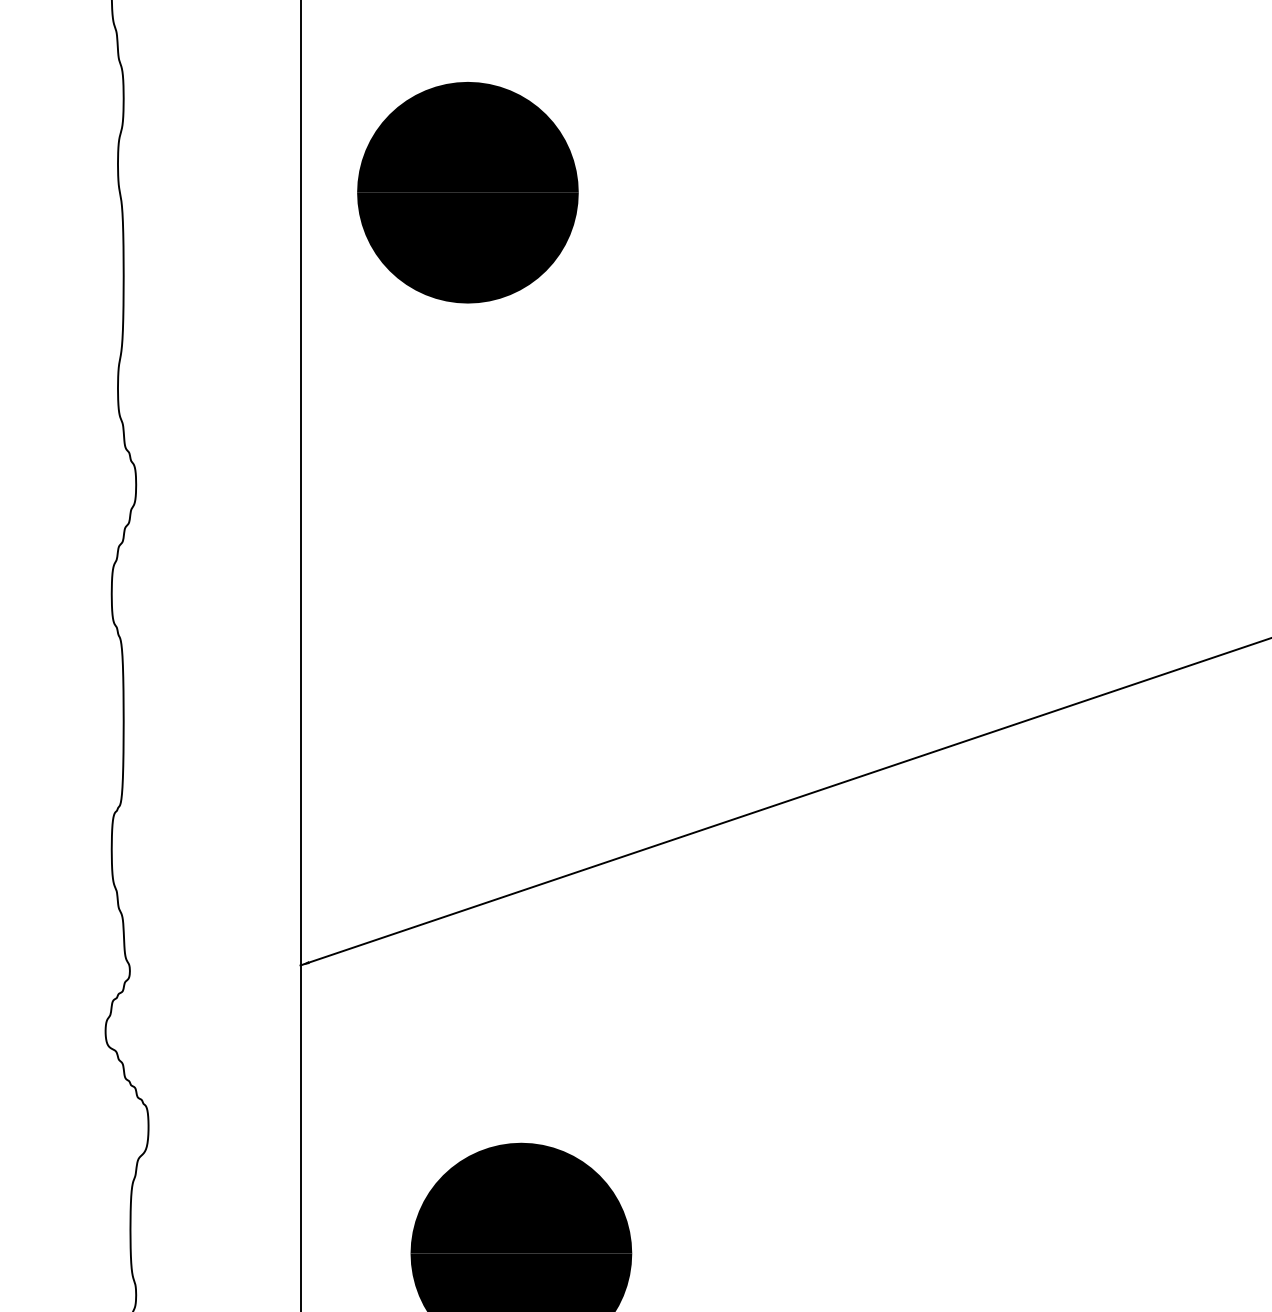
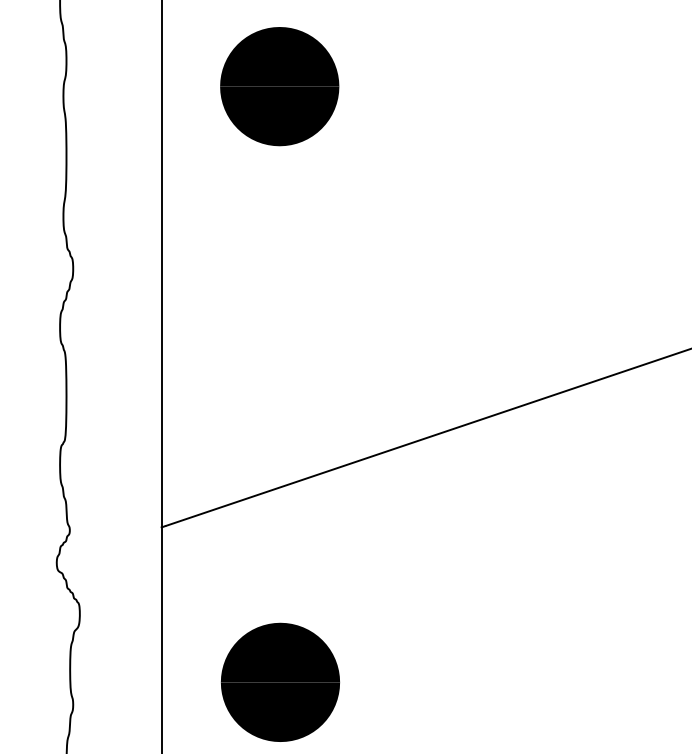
part: (467, 192) -> (279, 86), moved

